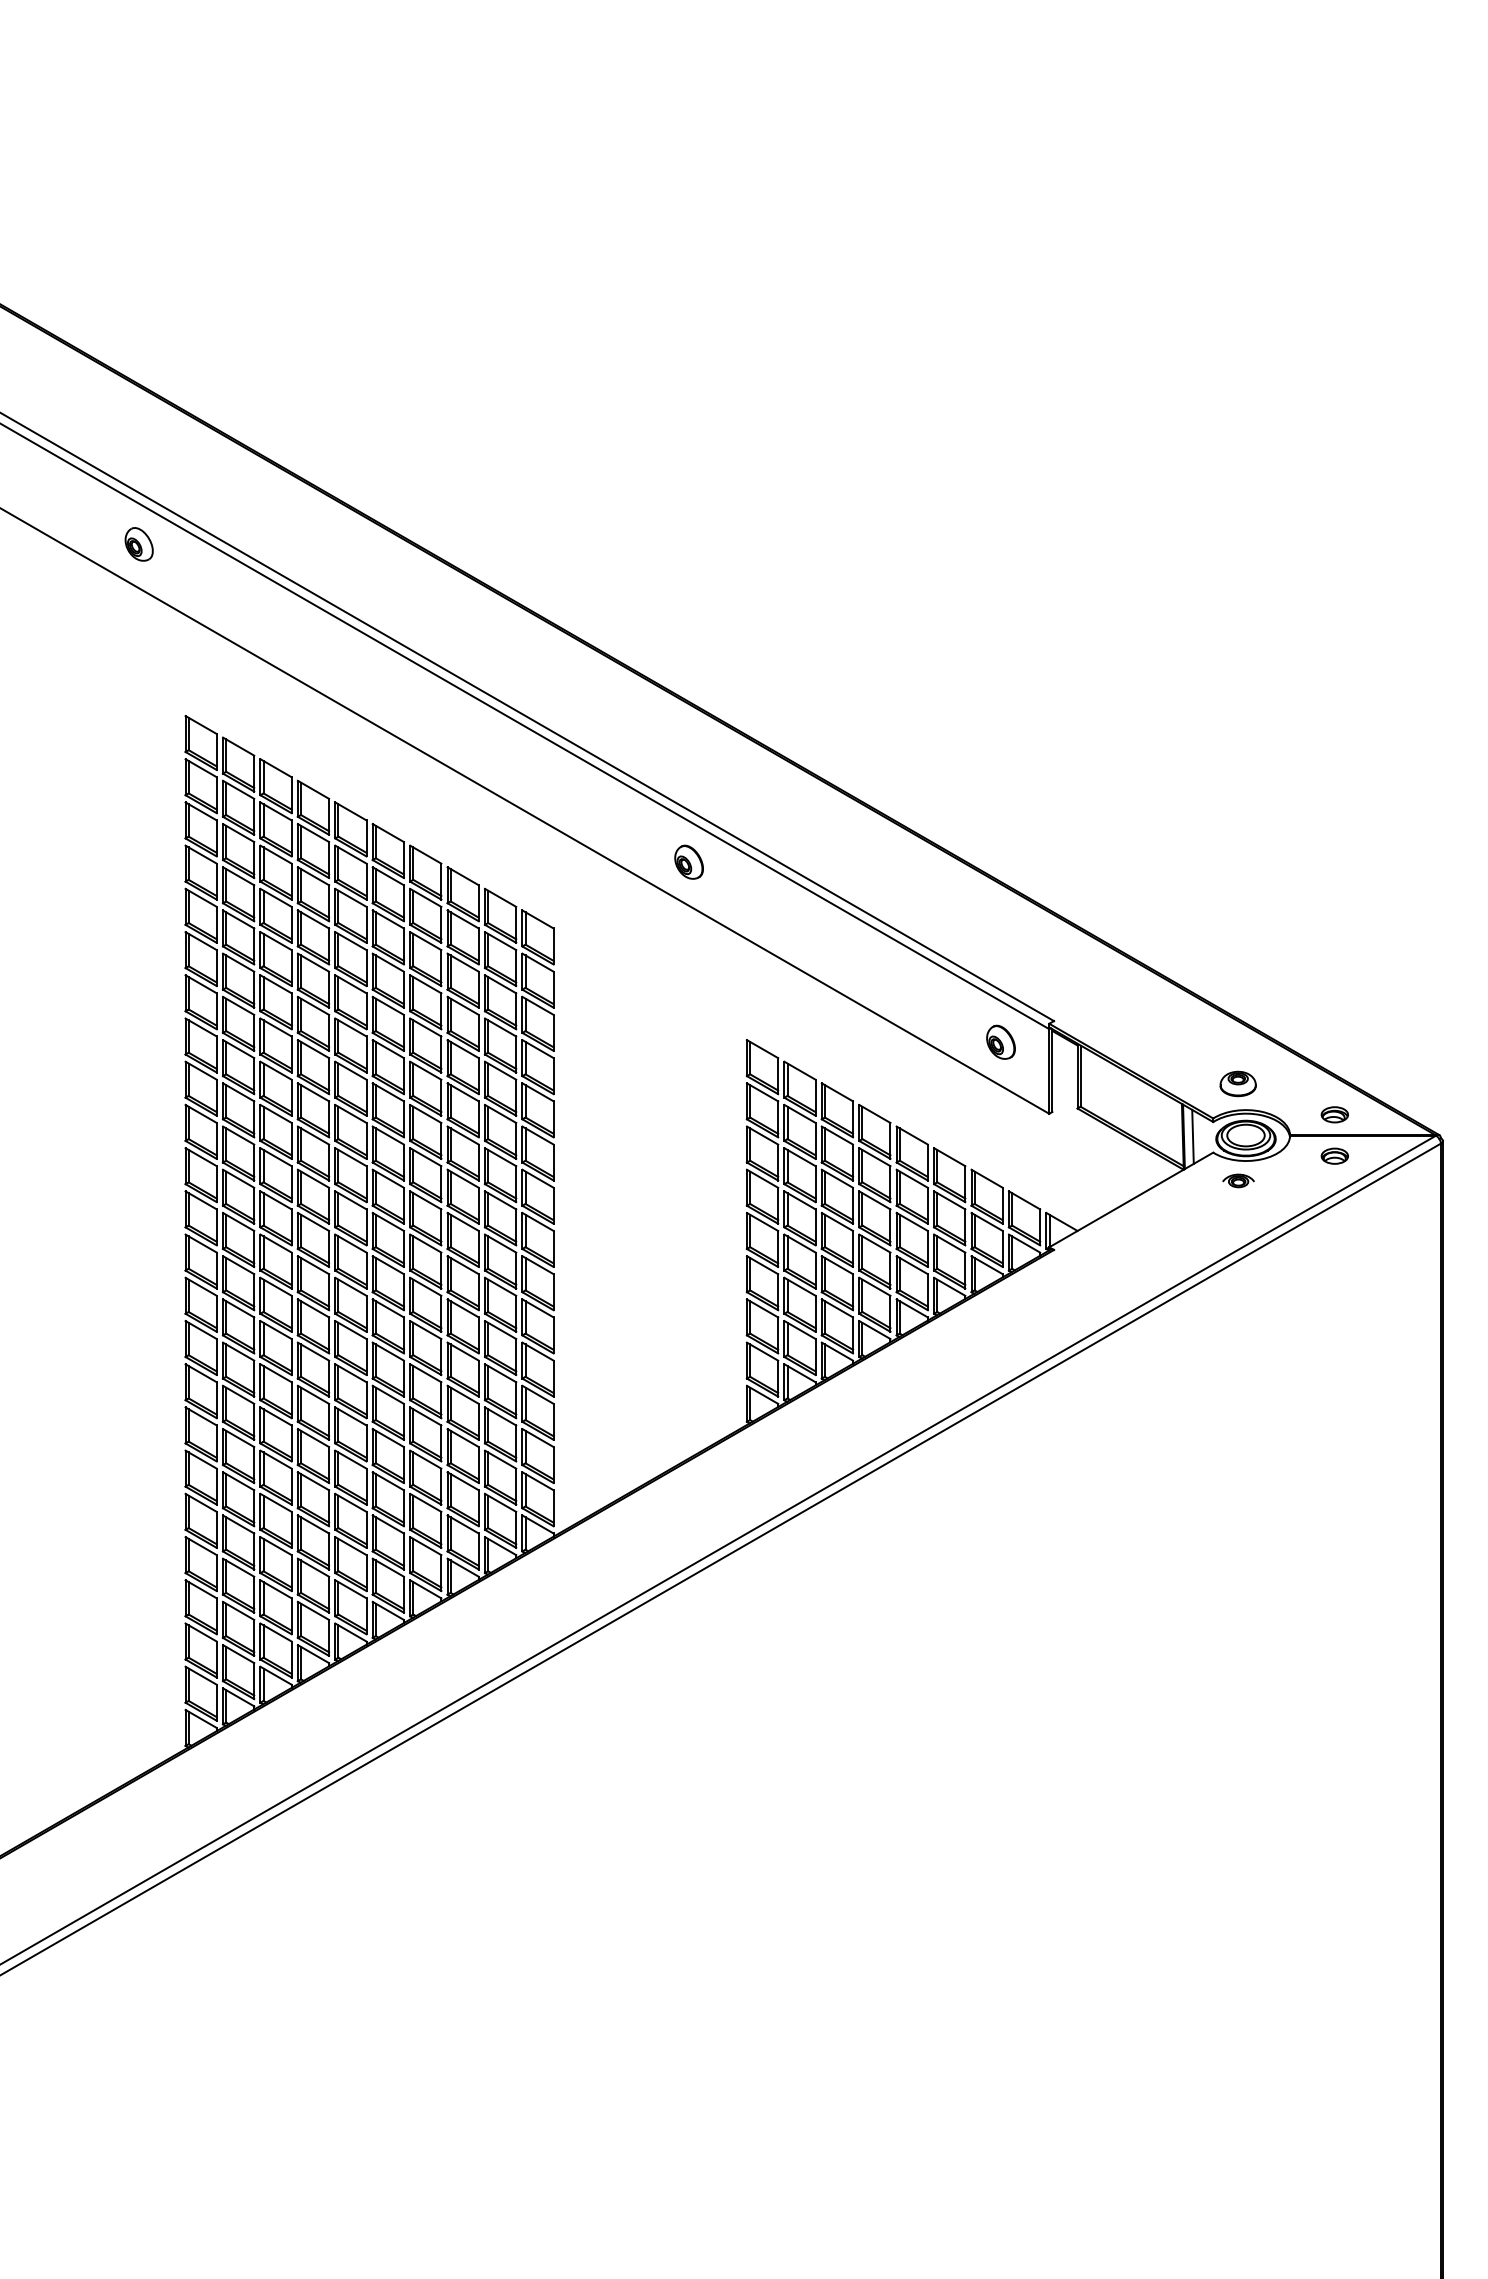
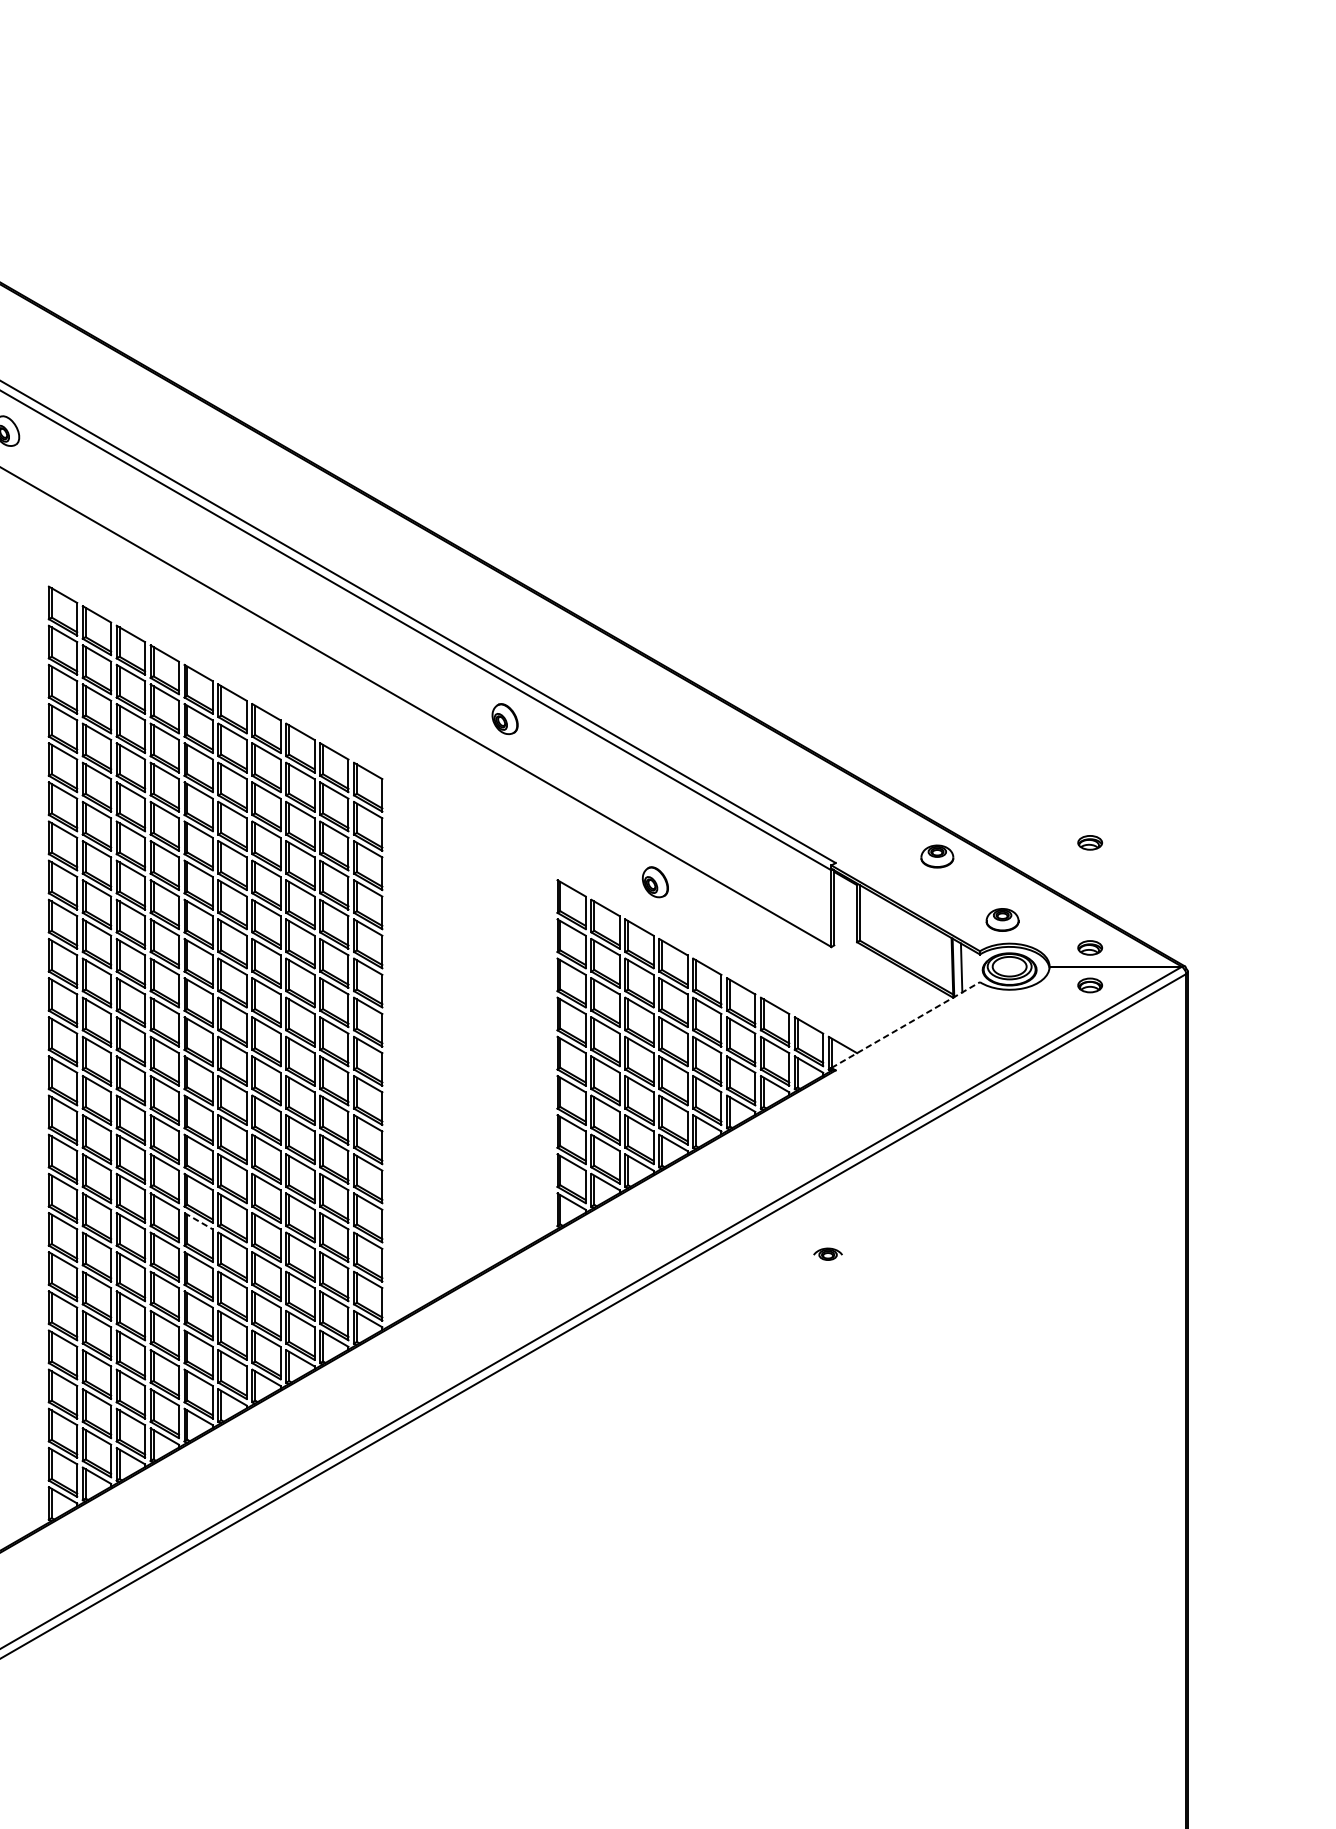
part: (1334, 998) -> (1089, 842), added
part: (1165, 1013) -> (936, 856), added
part: (1000, 1041) -> (654, 881), moved
part: (1238, 1180) -> (828, 1253), moved
line: (1131, 1199) -> (905, 1024), solid -> dashed
line: (351, 1416) -> (199, 1221), solid -> dashed

